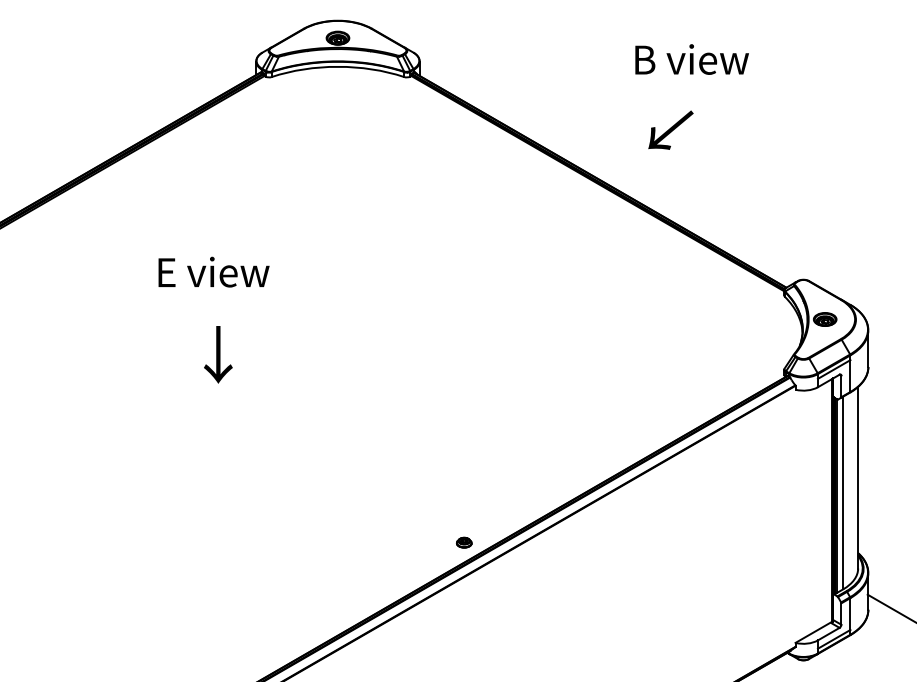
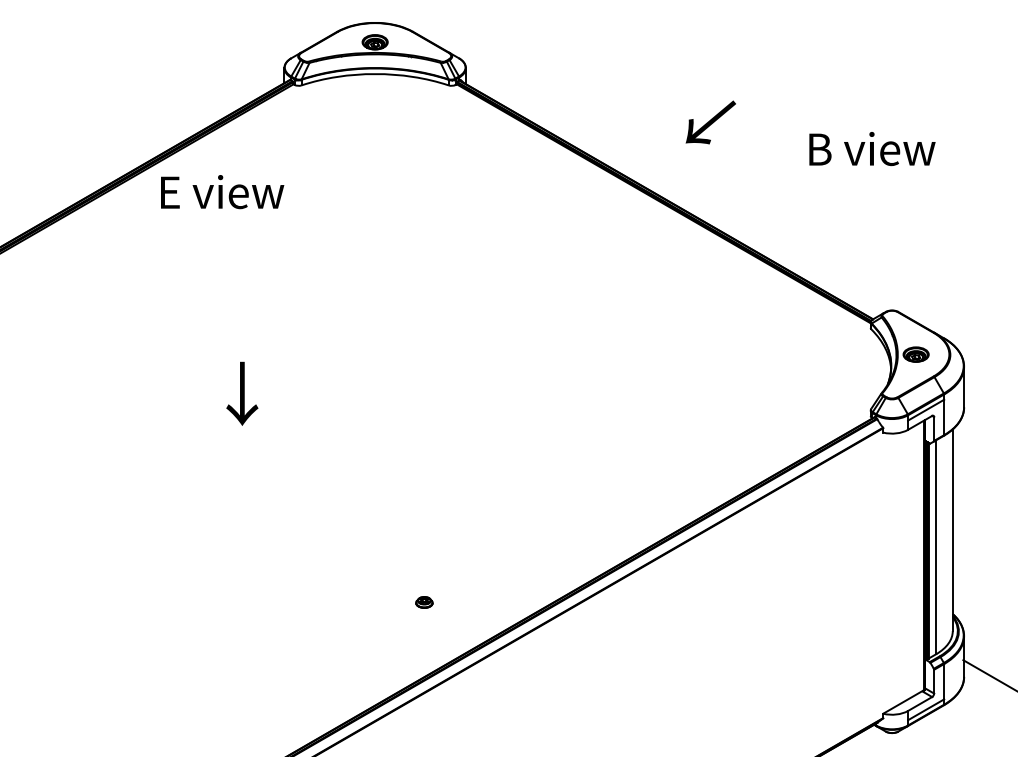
text: (692, 60) -> (872, 149), moved
text: (670, 130) -> (710, 122), moved
text: (213, 272) -> (222, 192), moved
part: (464, 542) -> (424, 602), moved

